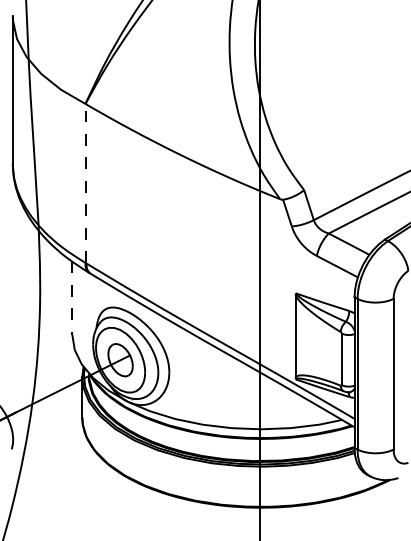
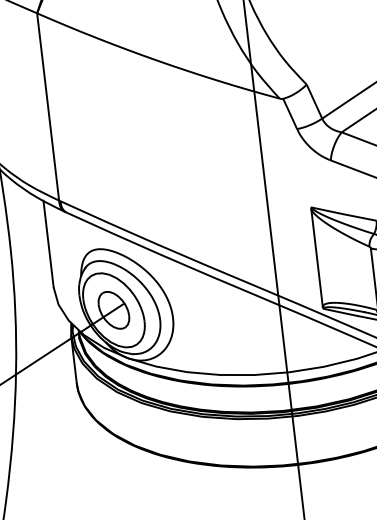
line: (85, 182) -> (48, 105), dashed -> solid
line: (72, 298) -> (48, 244), dashed -> solid

